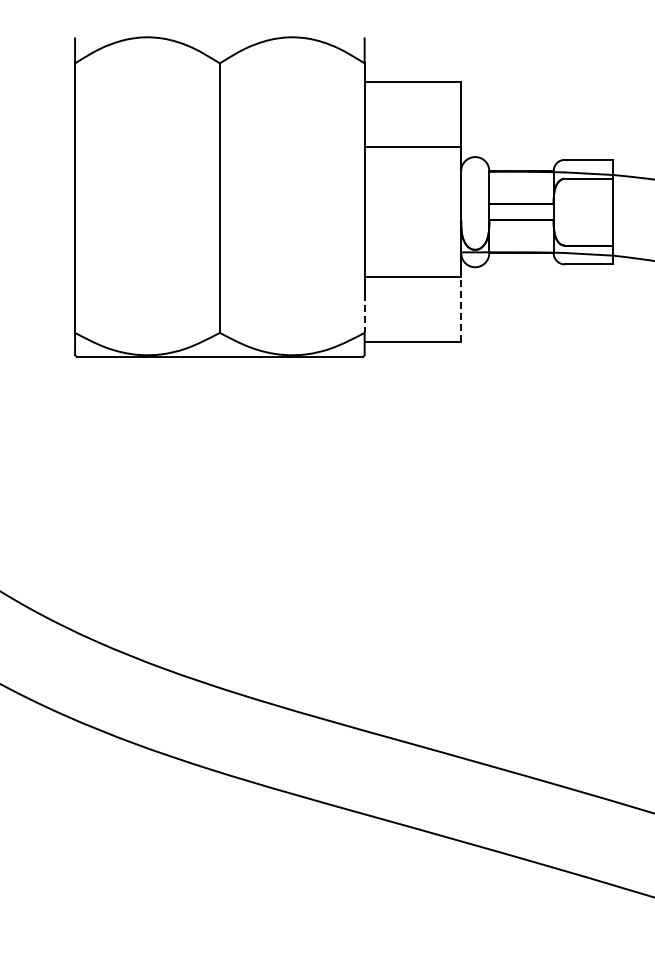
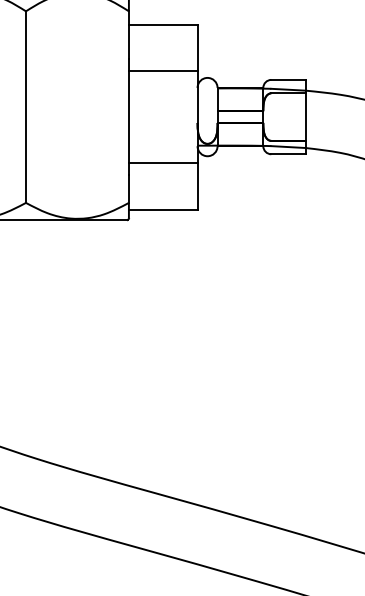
line: (461, 309) -> (197, 186), dashed -> solid
line: (364, 313) -> (128, 189), dashed -> solid

